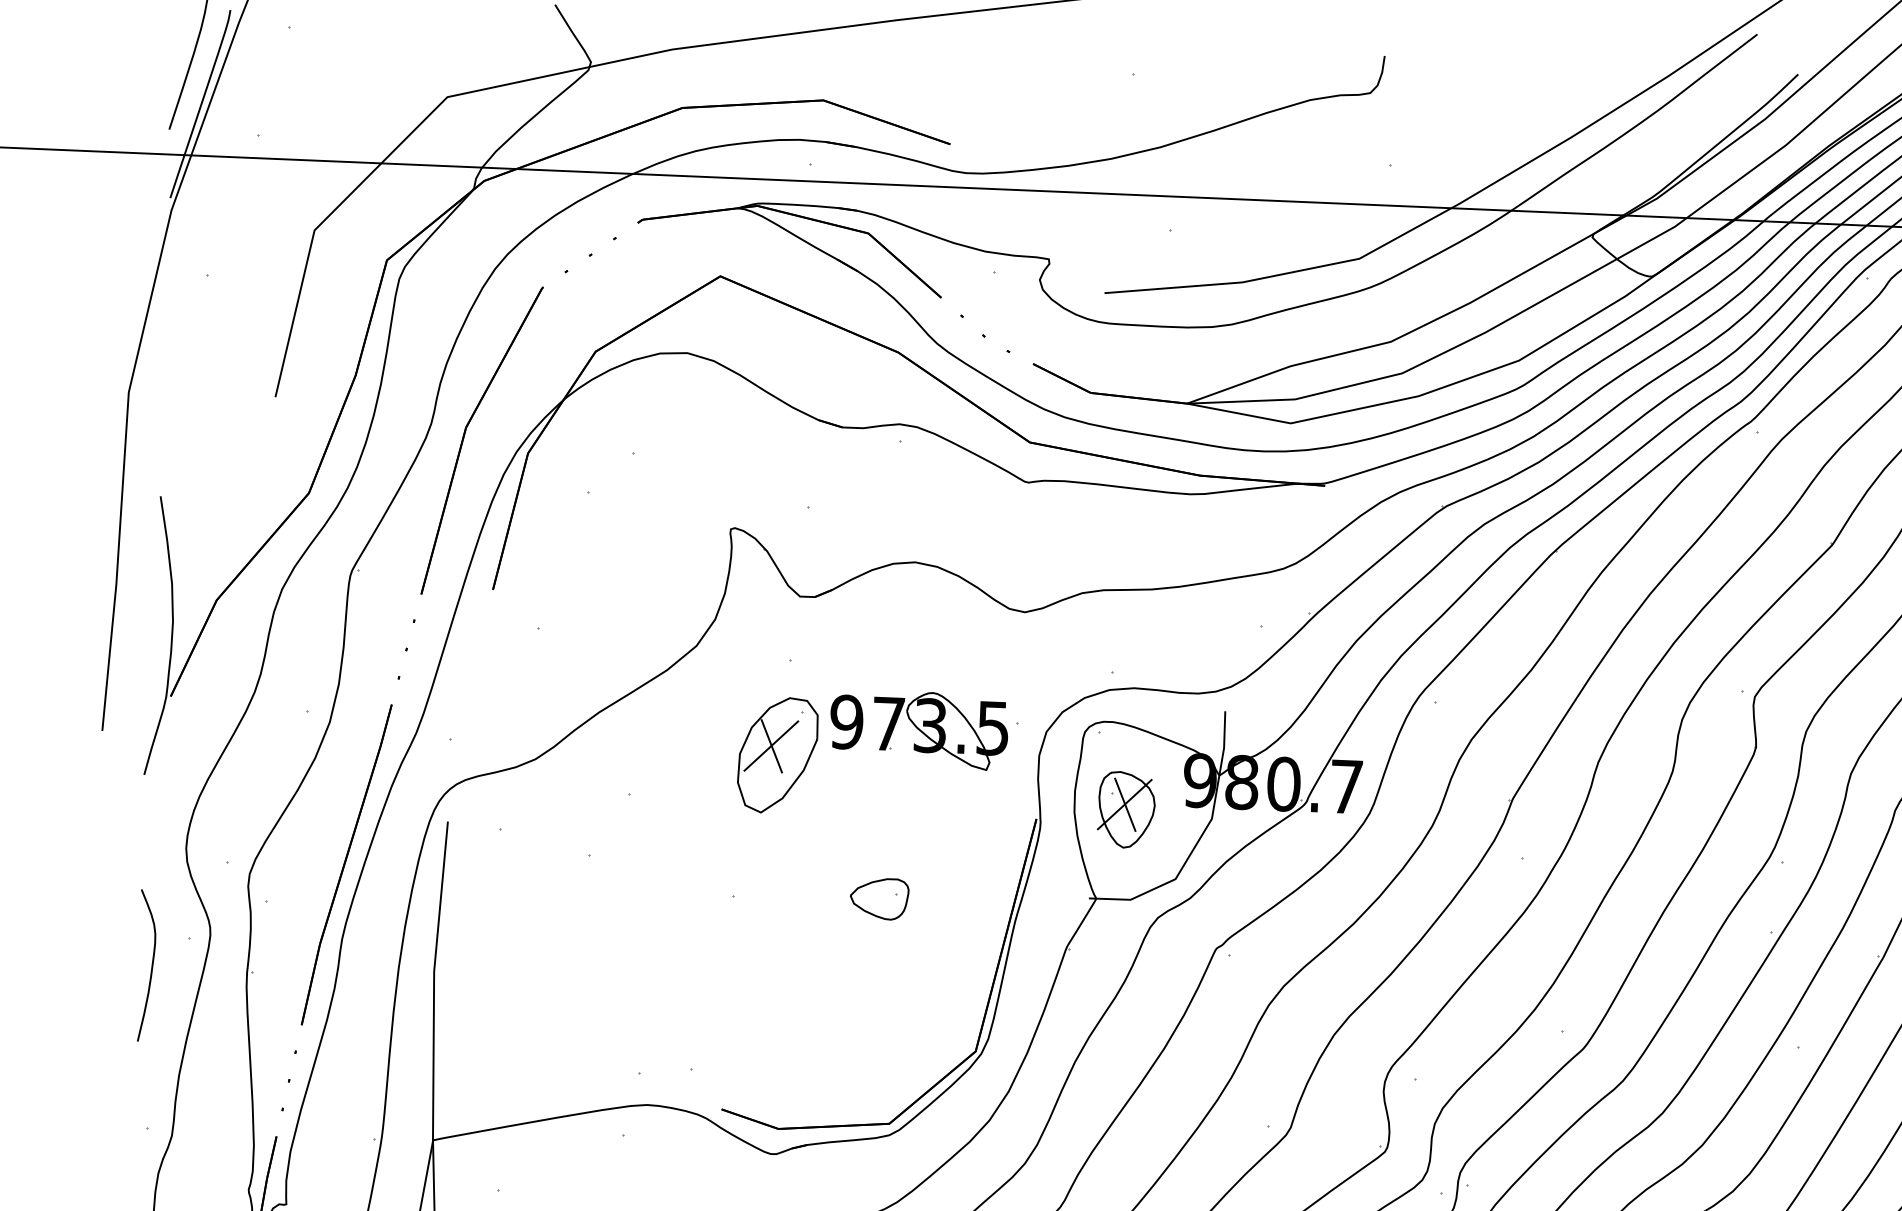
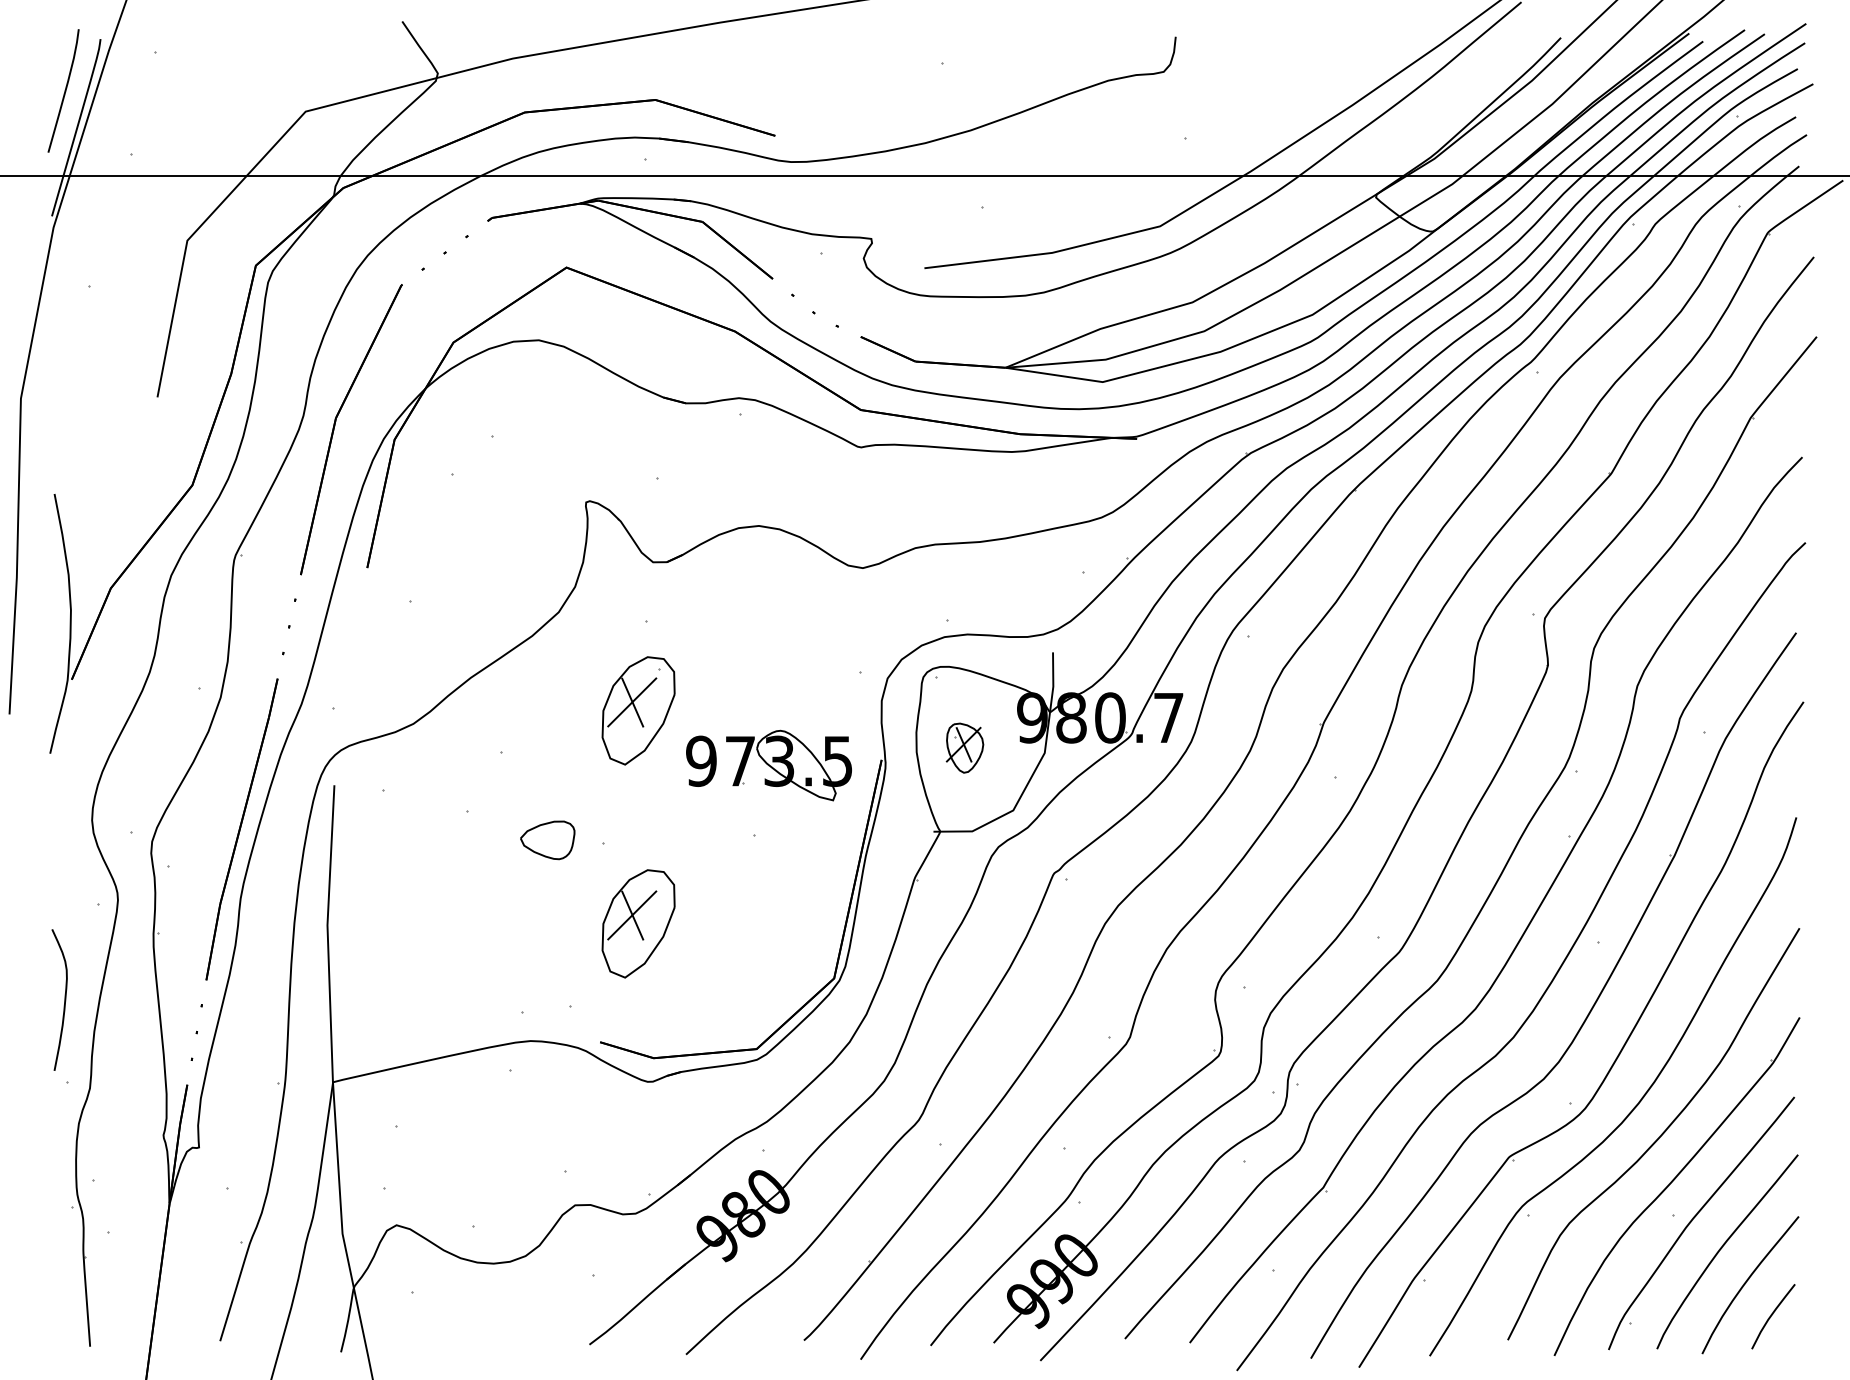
part: (918, 729) -> (768, 765), moved
part: (1125, 810) -> (964, 748), size x0.7
part: (879, 899) -> (547, 840), moved
curve: (151, 965) -> (64, 999), moved
part: (768, 983) -> (638, 923), added

